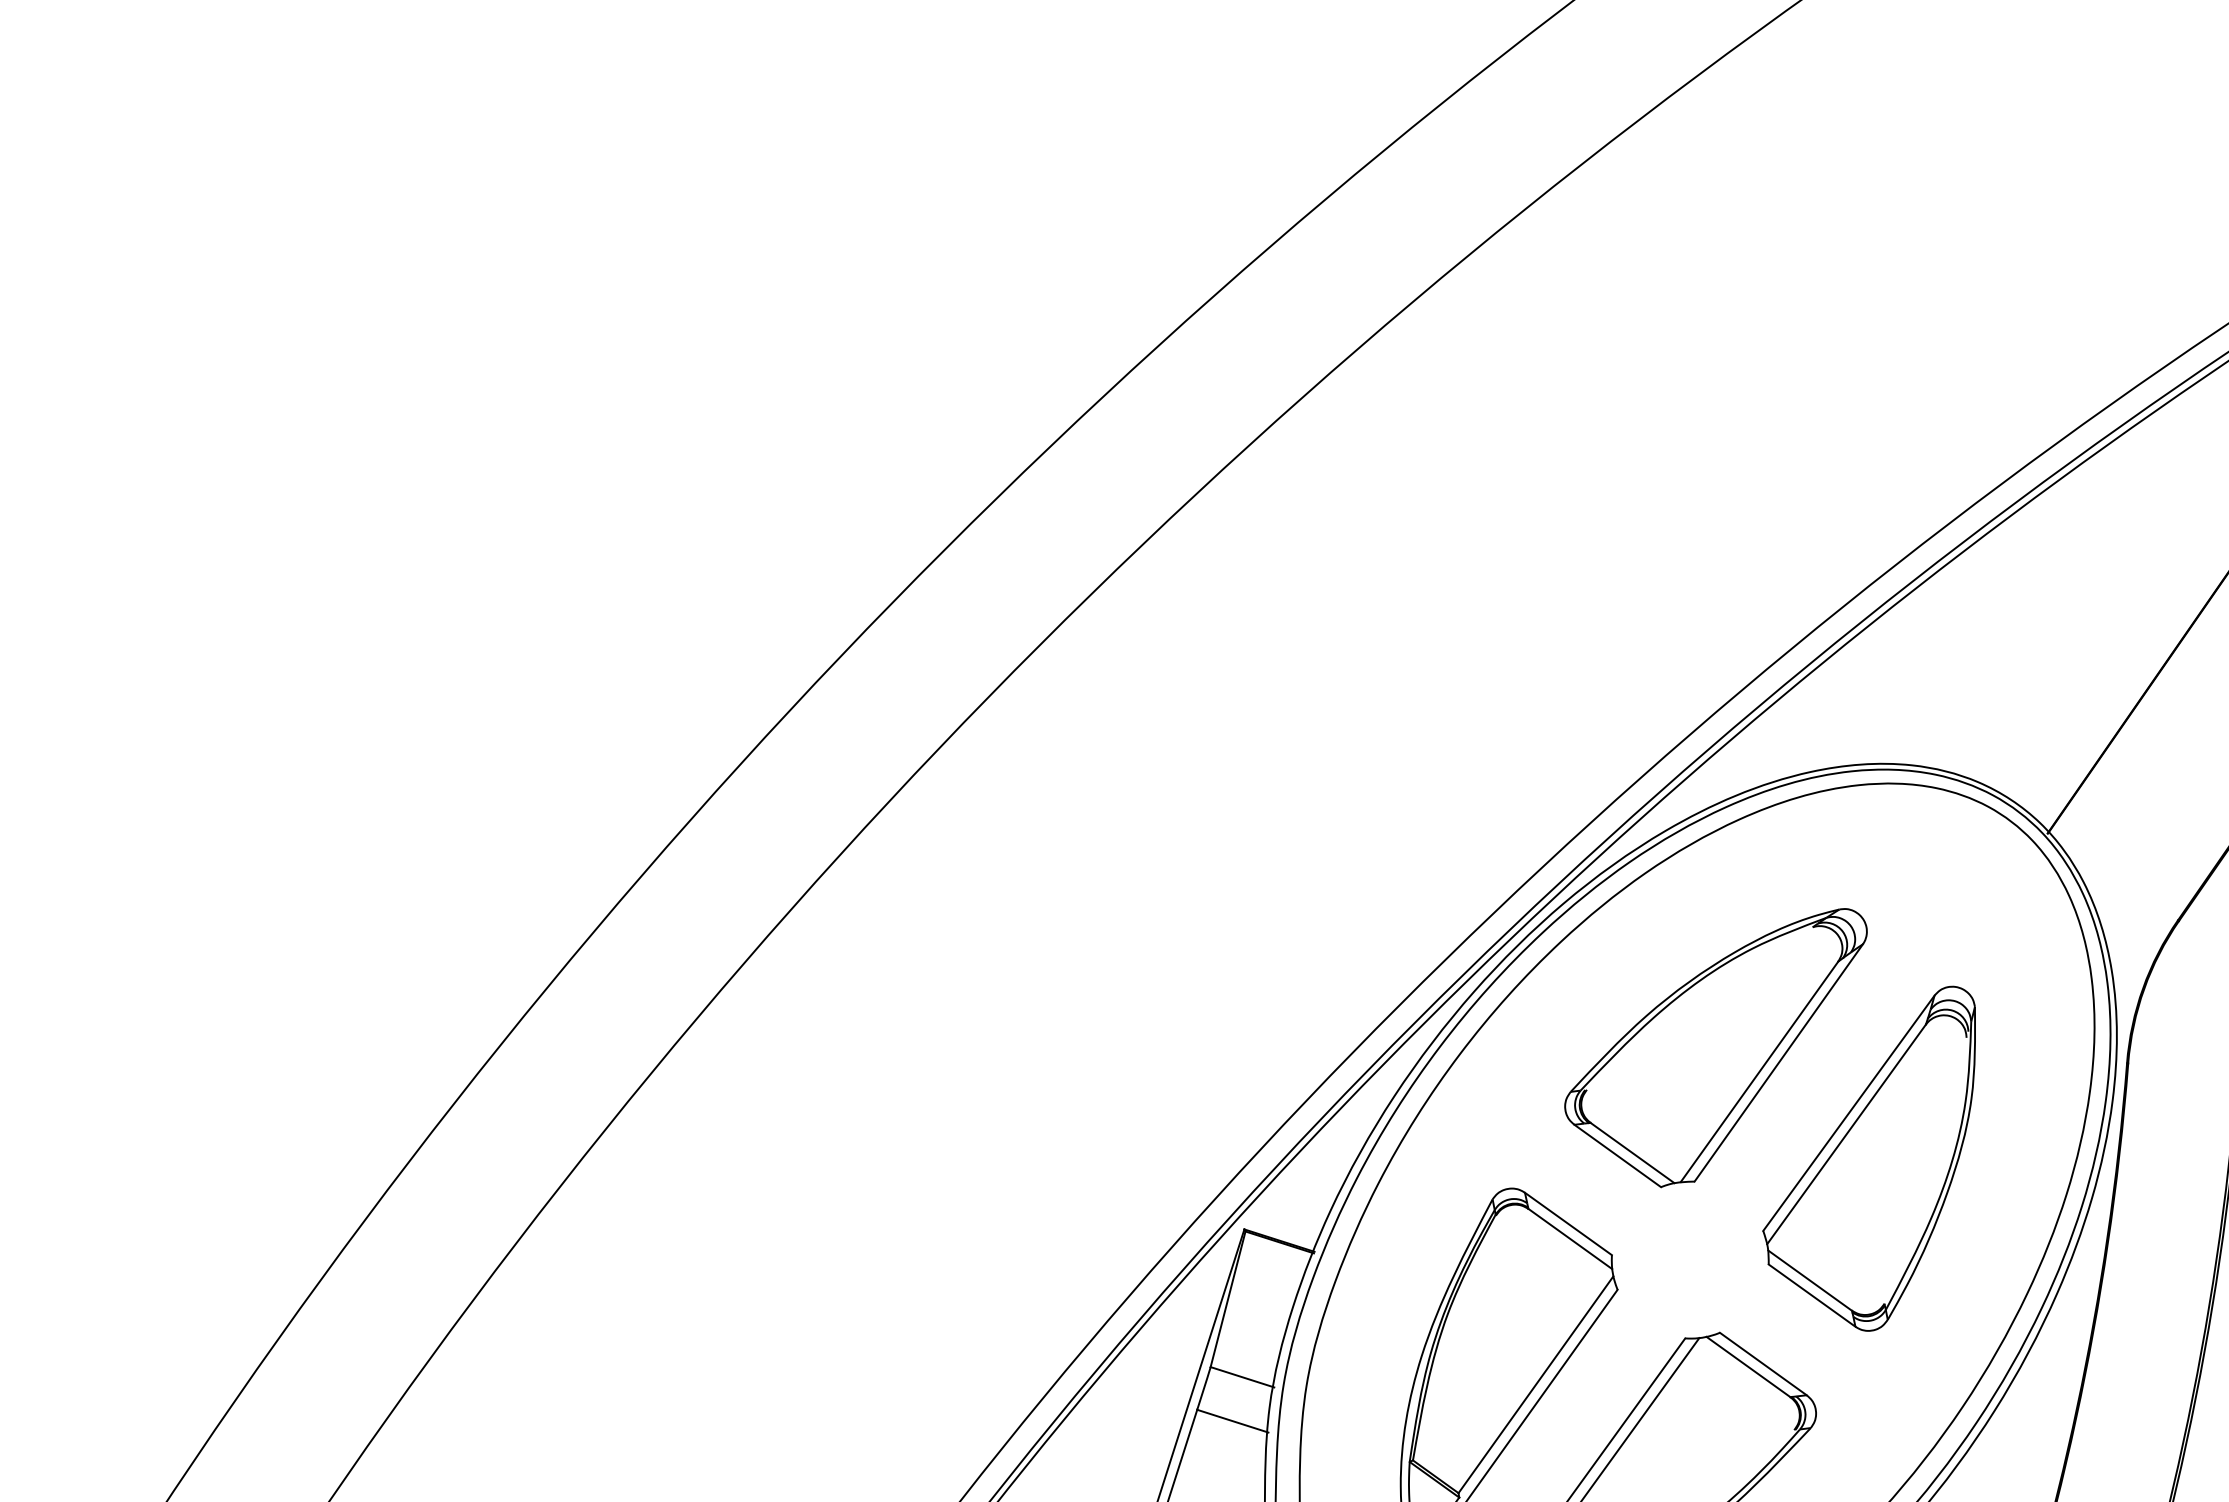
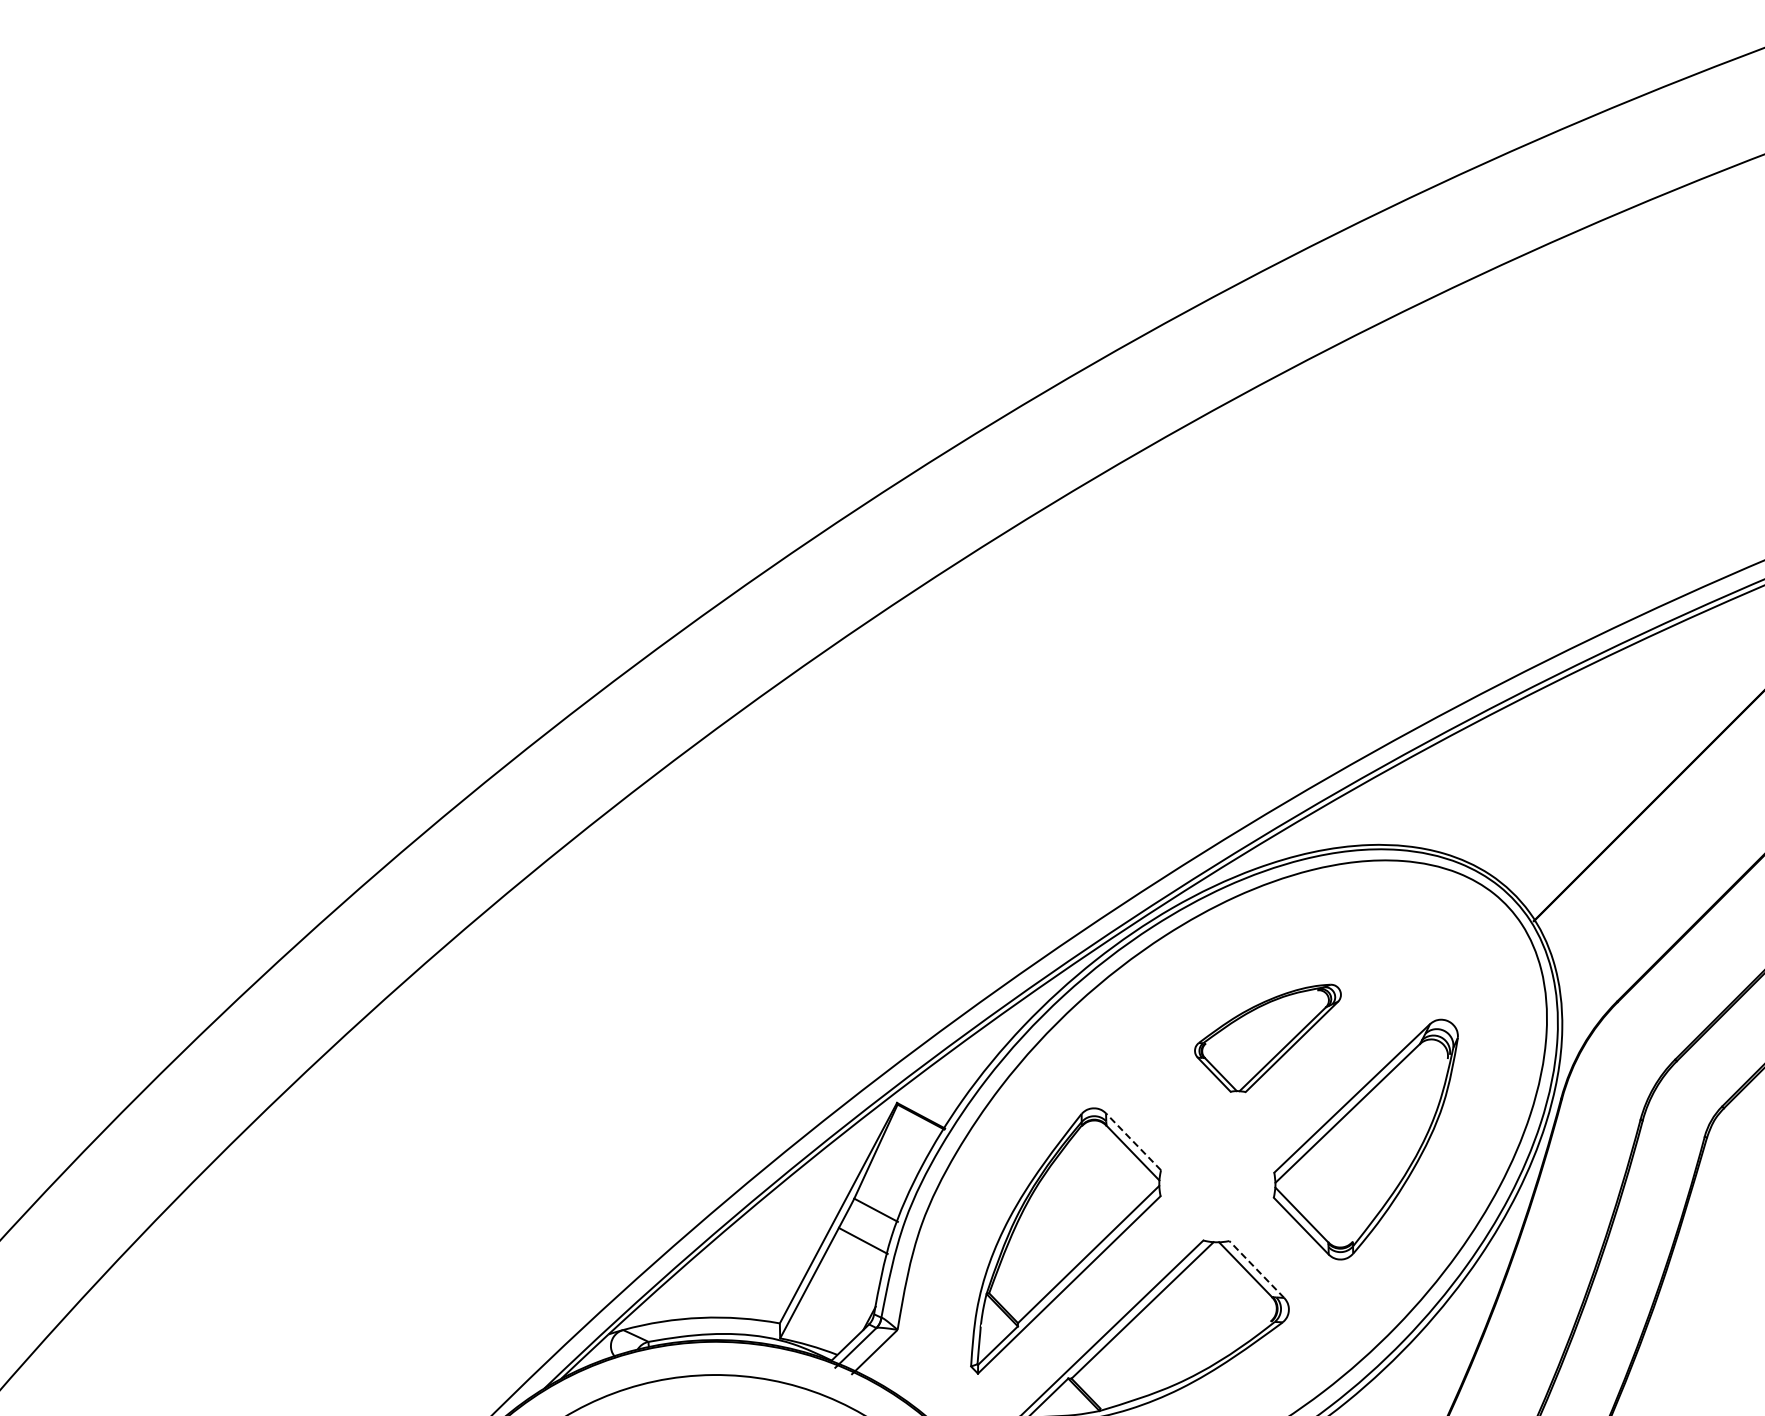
part: (1721, 1054) -> (1267, 1038), size x0.6
line: (1568, 1223) -> (1133, 1141), solid -> dashed
line: (1762, 1364) -> (1256, 1269), solid -> dashed

